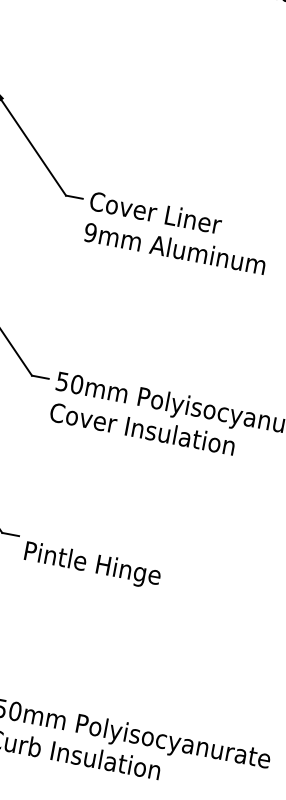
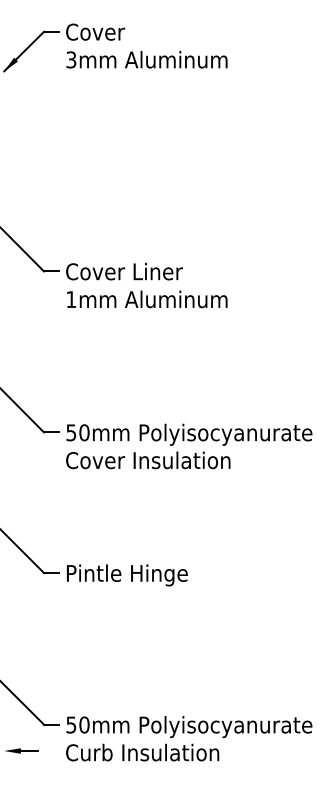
text: (90, 232) -> (71, 299), 9mm -> 1mm
text: (92, 565) -> (127, 575), moved

